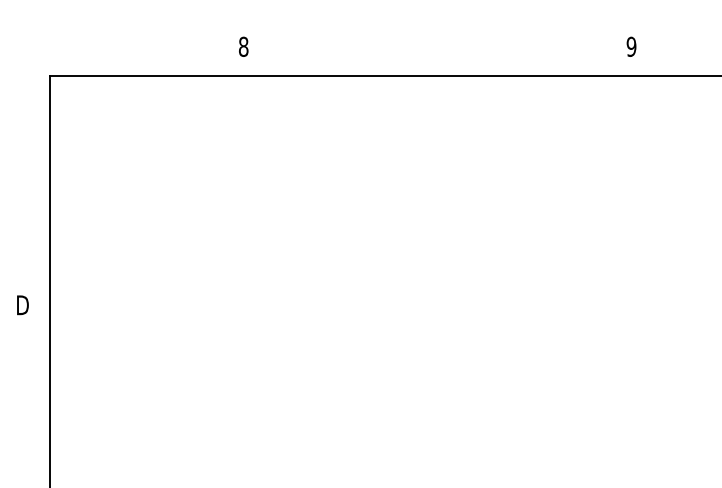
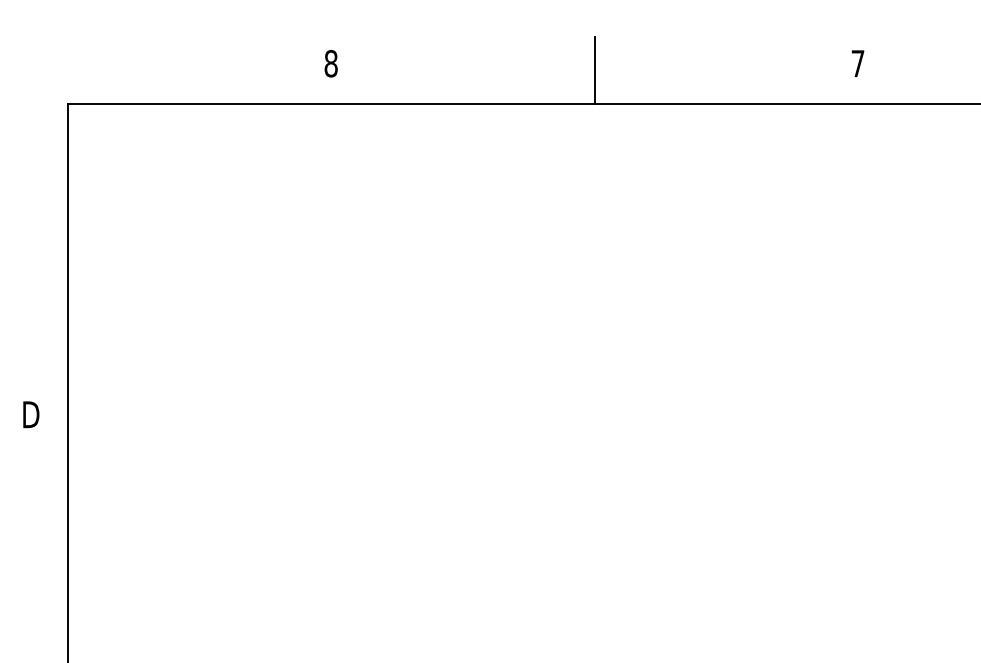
text: (631, 46) -> (857, 63), 9 -> 7
line: (437, 51) -> (594, 70), added

